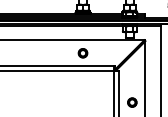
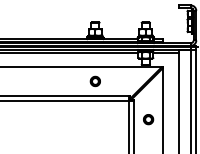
part: (132, 102) -> (148, 119), moved

